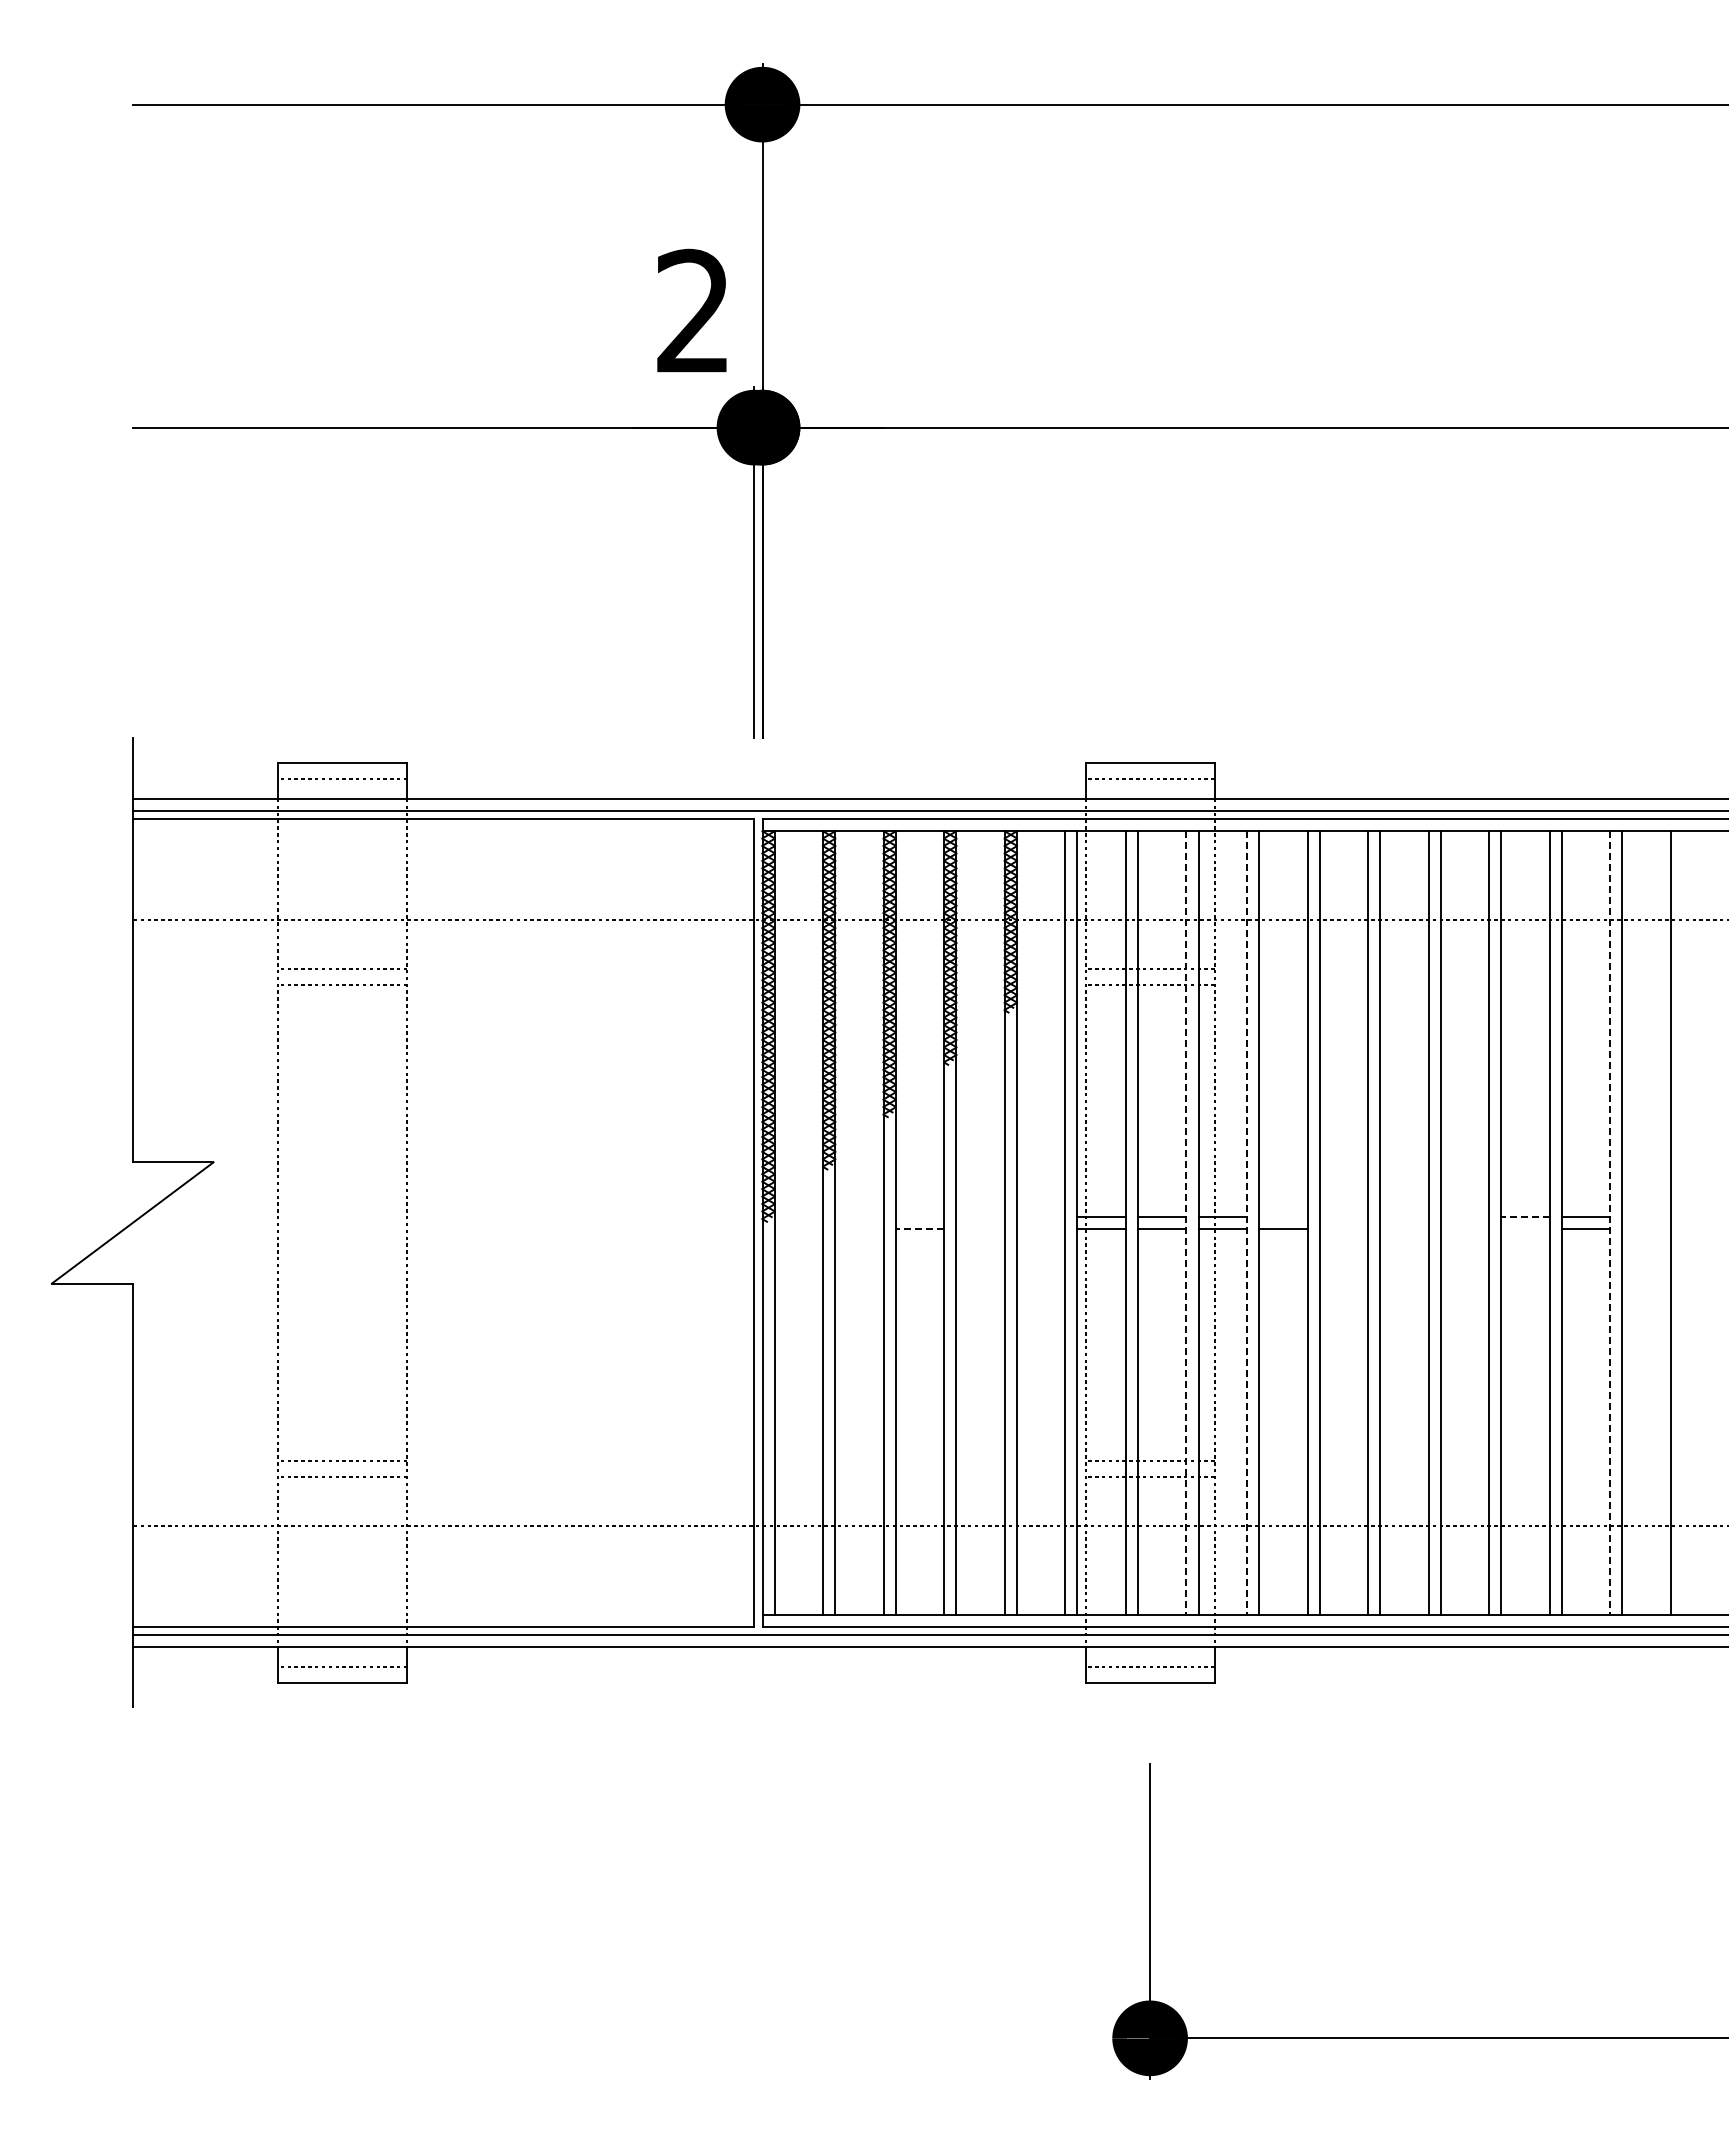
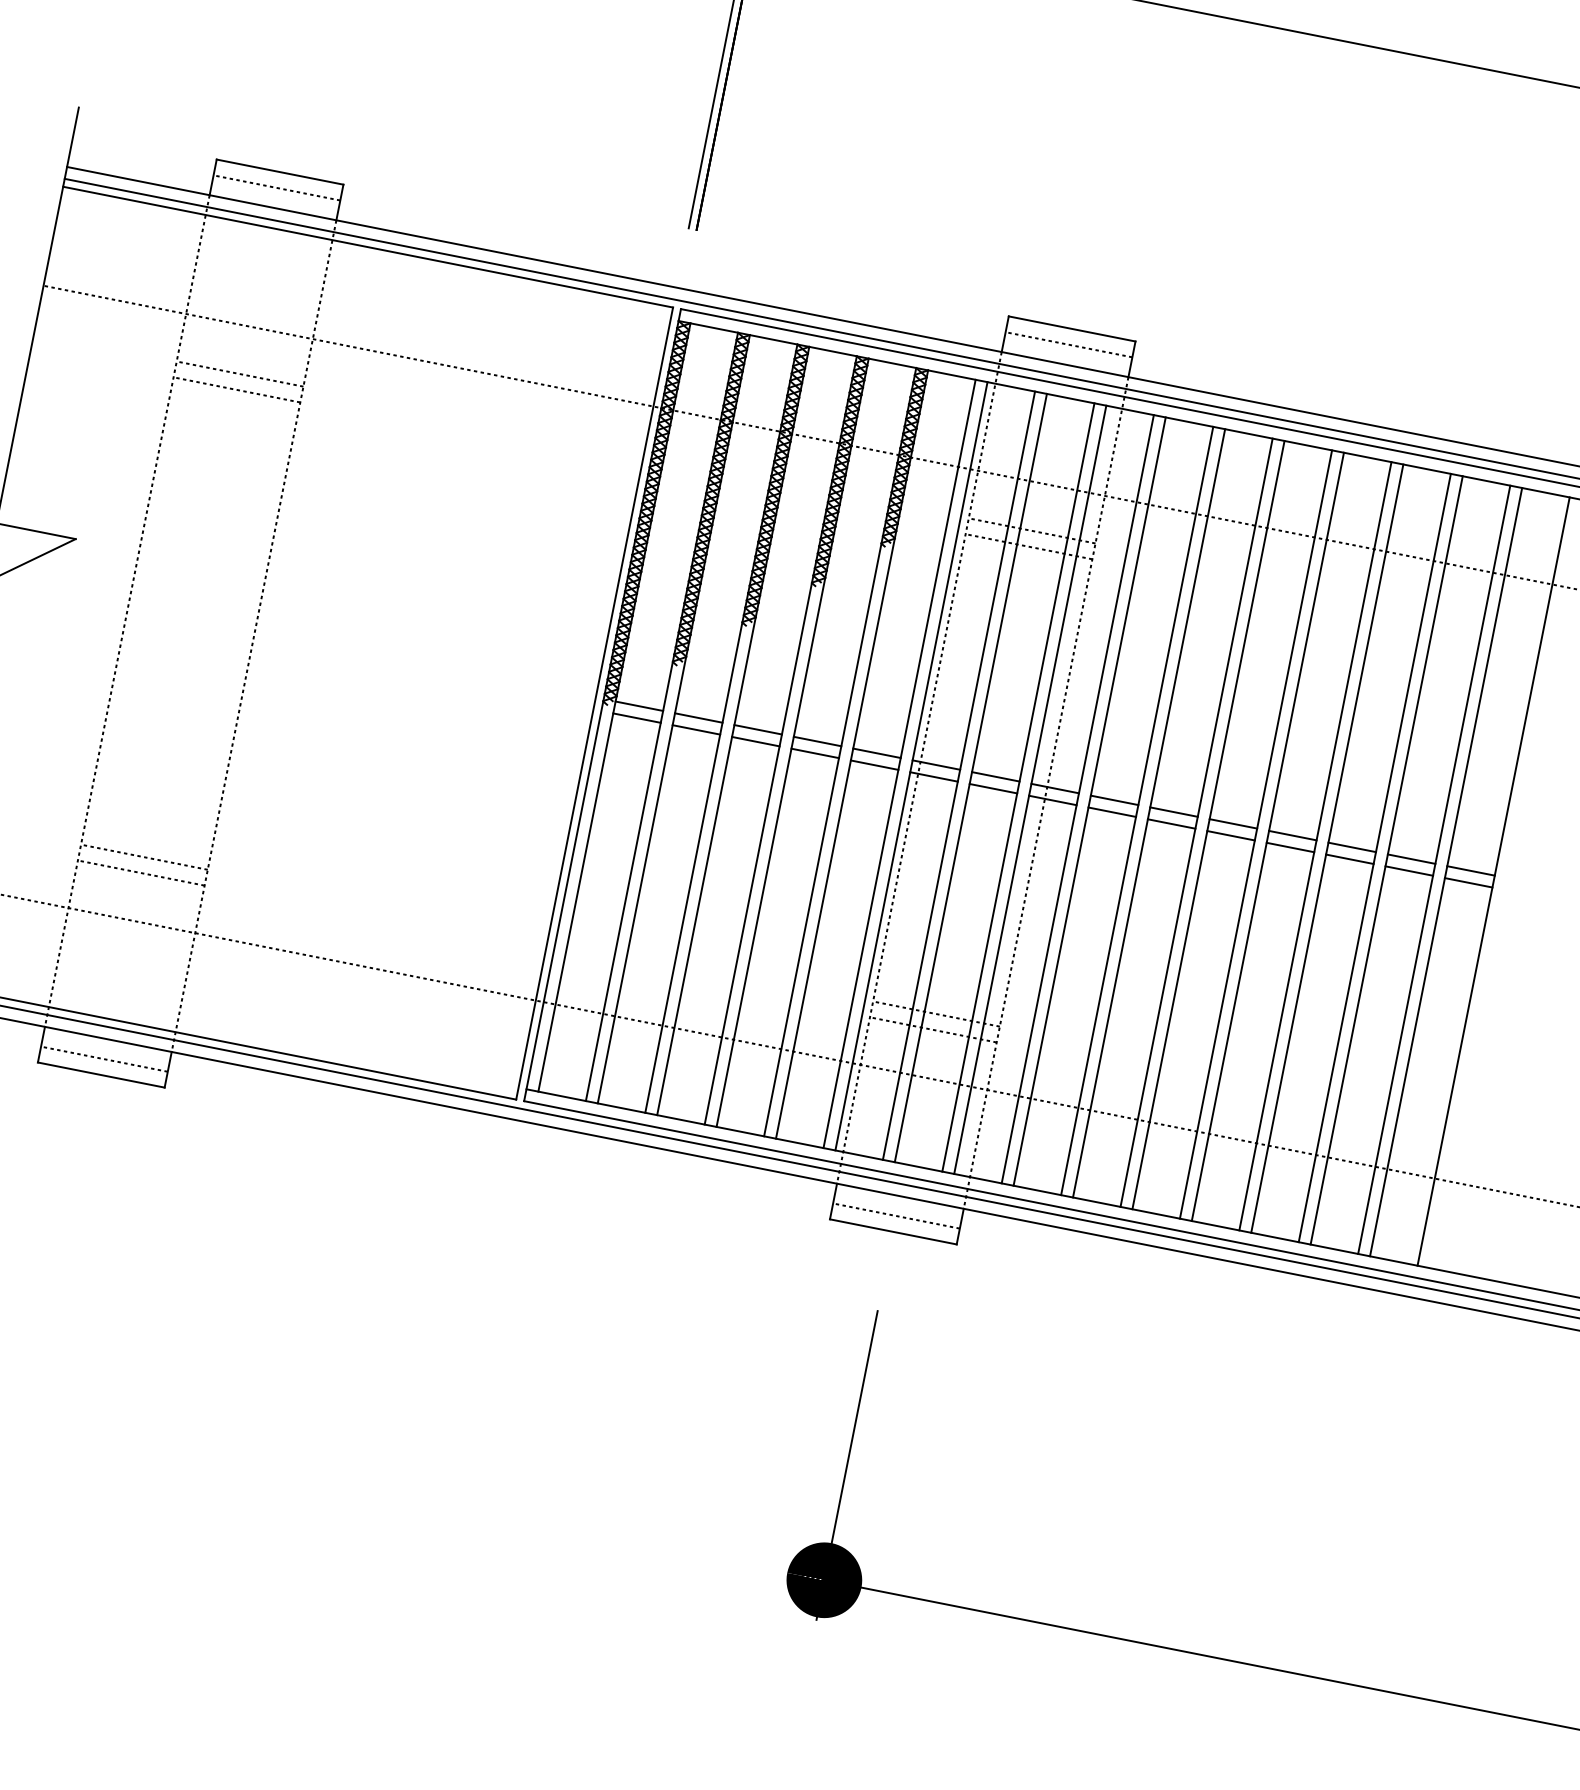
line: (798, 1216) -> (639, 705), added
line: (859, 1216) -> (698, 717), added
line: (919, 1216) -> (757, 729), added
line: (980, 1216) -> (817, 741), added
line: (1040, 1216) -> (876, 752), added
line: (1283, 1216) -> (1114, 799), added
line: (1343, 1216) -> (1173, 811), added
line: (1404, 1216) -> (1233, 823), added
line: (1464, 1216) -> (1292, 835), added
line: (1525, 1216) -> (1352, 847), dashed -> solid
line: (1646, 1216) -> (1470, 870), added
line: (1186, 1222) -> (1018, 787), dashed -> solid
line: (1247, 1222) -> (1078, 798), dashed -> solid
line: (1610, 1222) -> (1434, 869), dashed -> solid
line: (798, 1229) -> (636, 718), added
line: (859, 1229) -> (696, 730), added
line: (919, 1229) -> (755, 742), dashed -> solid
line: (980, 1229) -> (815, 753), added
line: (1040, 1229) -> (873, 765), added
line: (1343, 1229) -> (1171, 824), added
line: (1404, 1229) -> (1231, 836), added
line: (1464, 1229) -> (1289, 847), added
line: (1525, 1229) -> (1349, 859), added
line: (1646, 1229) -> (1468, 883), added

